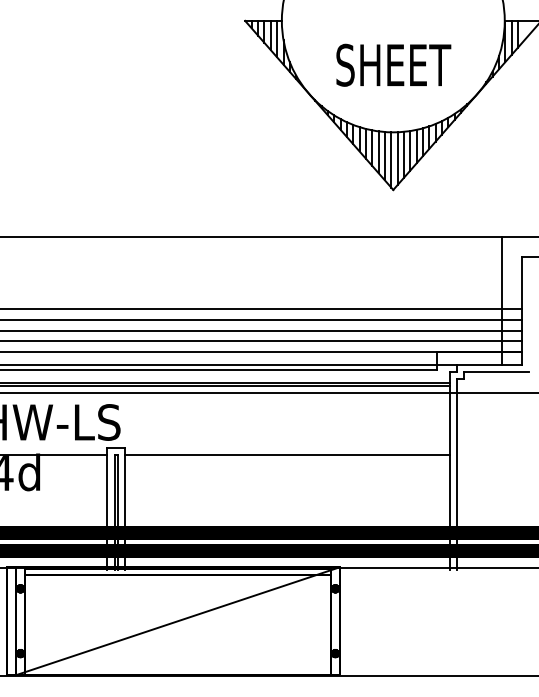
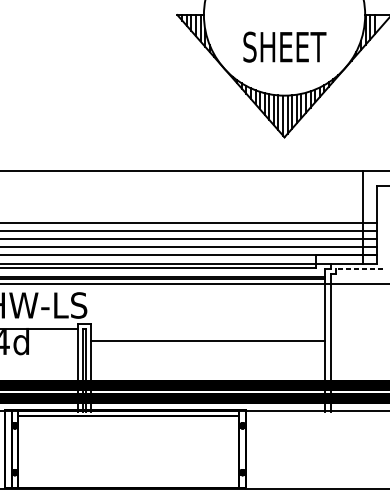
line: (496, 371) -> (359, 268), solid -> dashed
line: (287, 454) -> (208, 340), moved
line: (178, 621) -> (129, 449), removed

